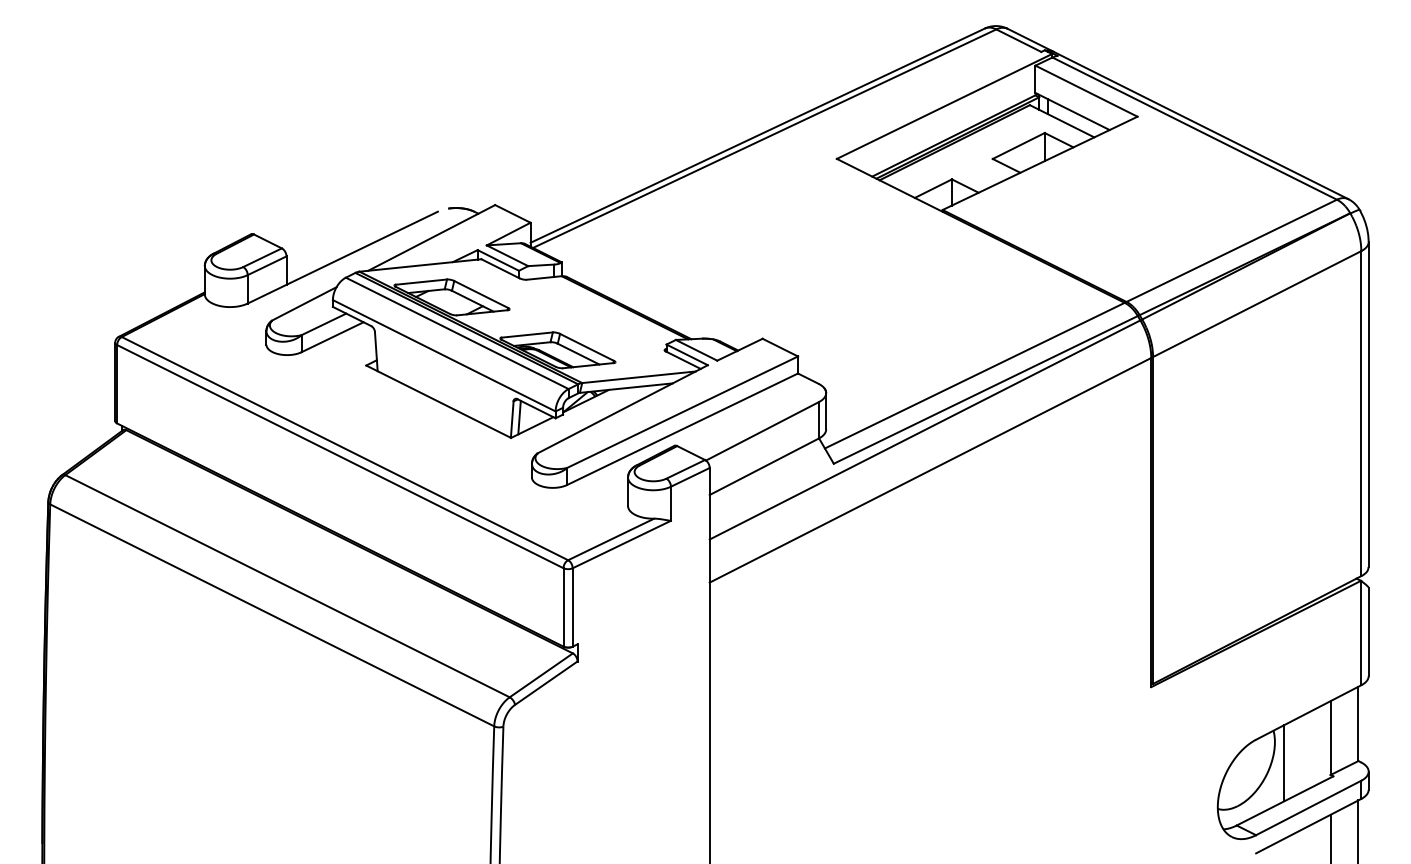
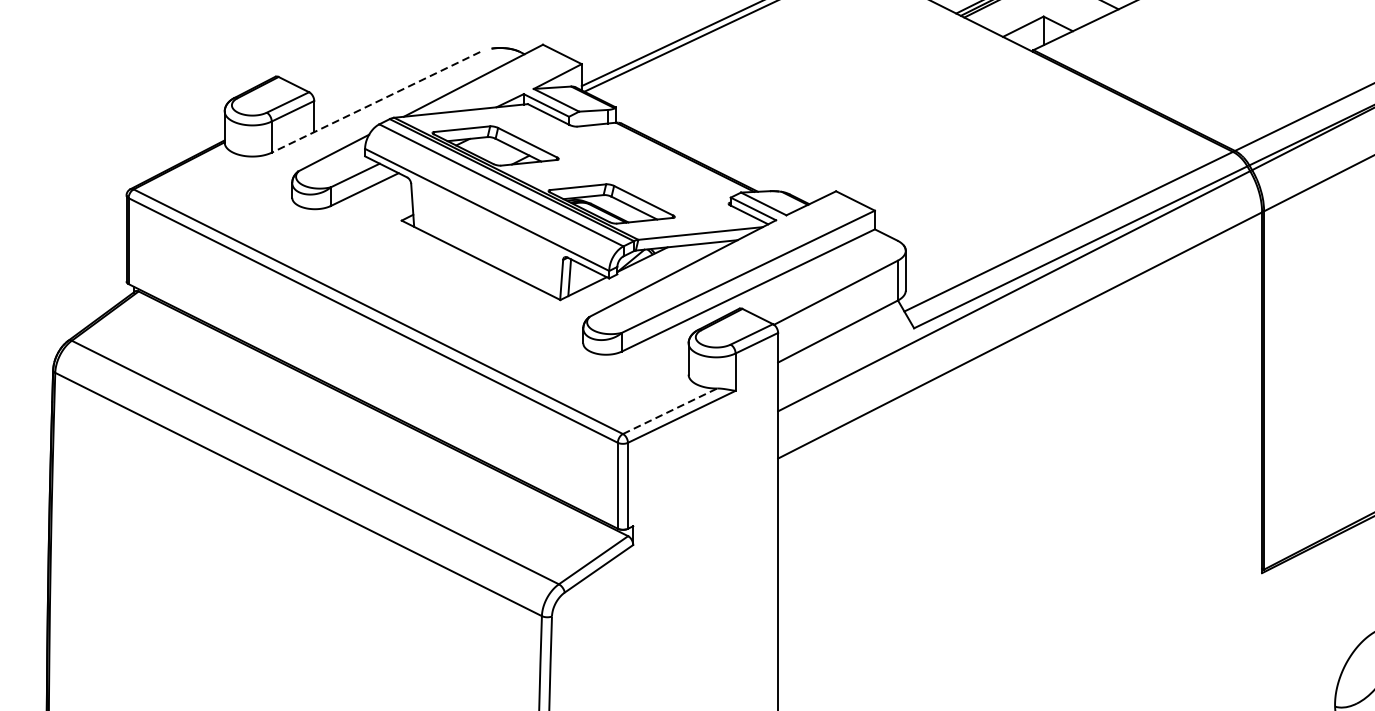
line: (342, 257) -> (375, 102), solid -> dashed
line: (611, 539) -> (670, 411), solid -> dashed

